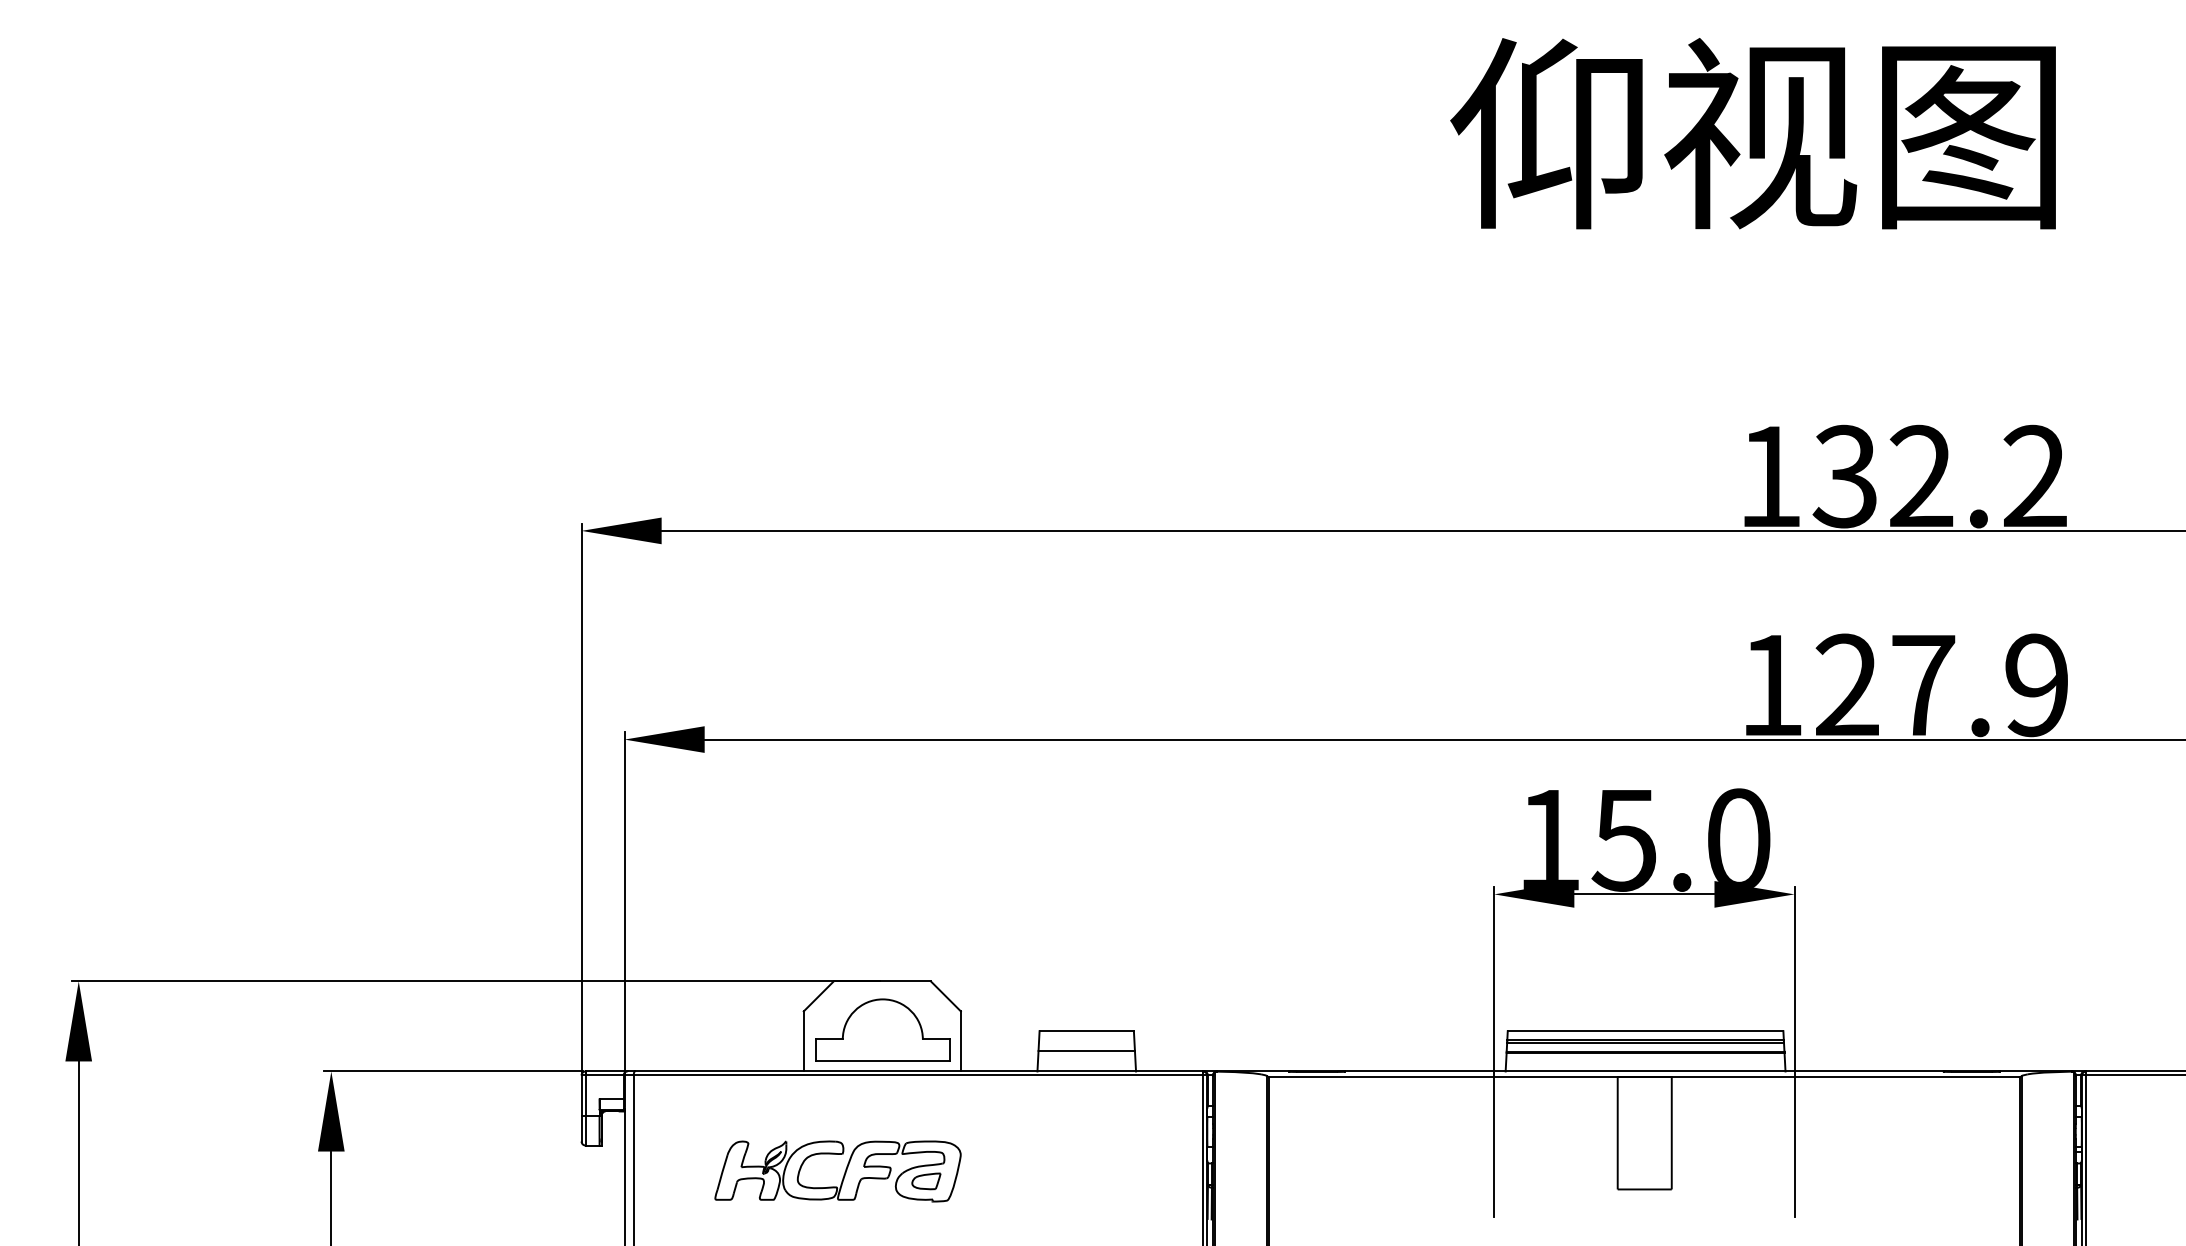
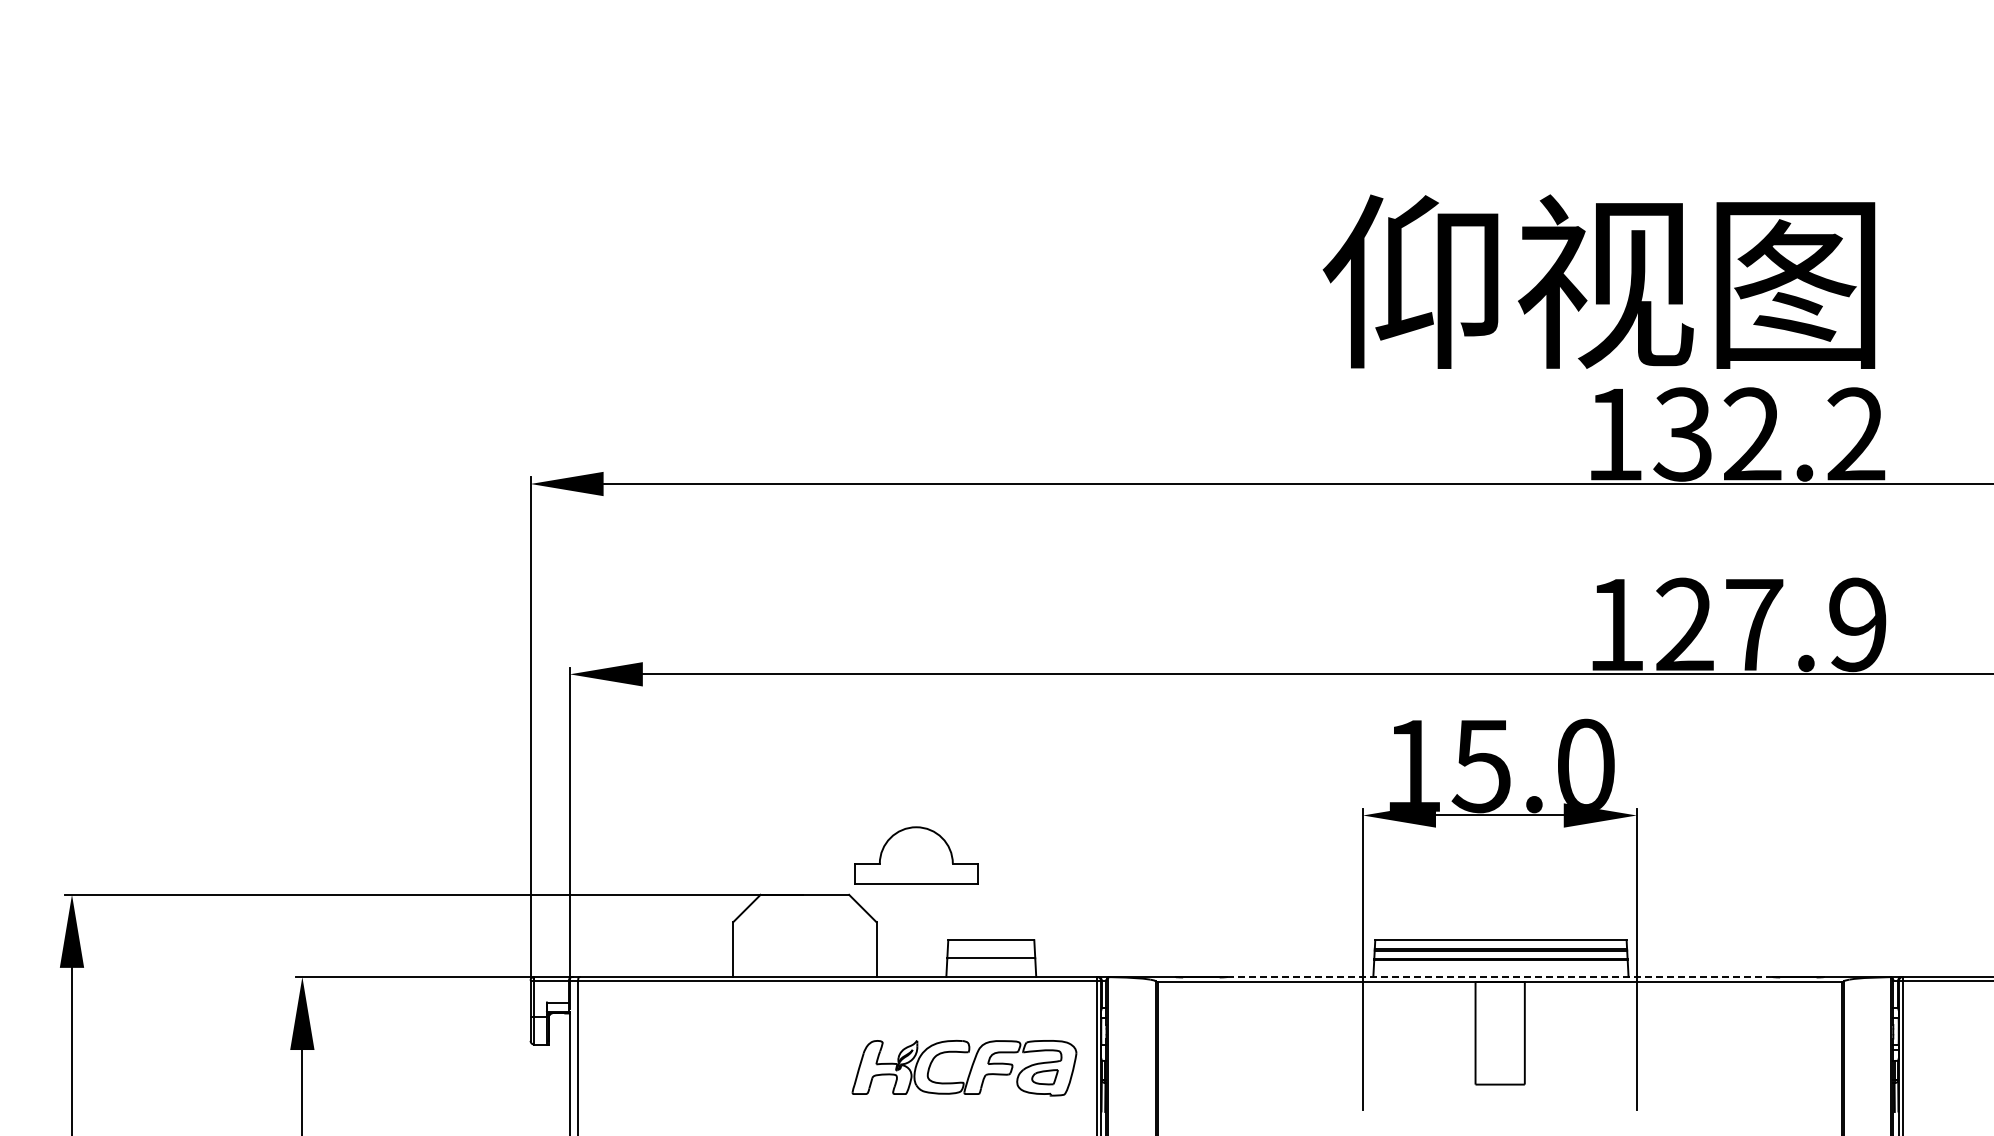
text: (1752, 133) -> (1598, 281), moved
part: (883, 1030) -> (916, 855), moved
line: (1643, 1070) -> (1499, 976), solid -> dashed
part: (838, 1170) -> (964, 1067), moved

